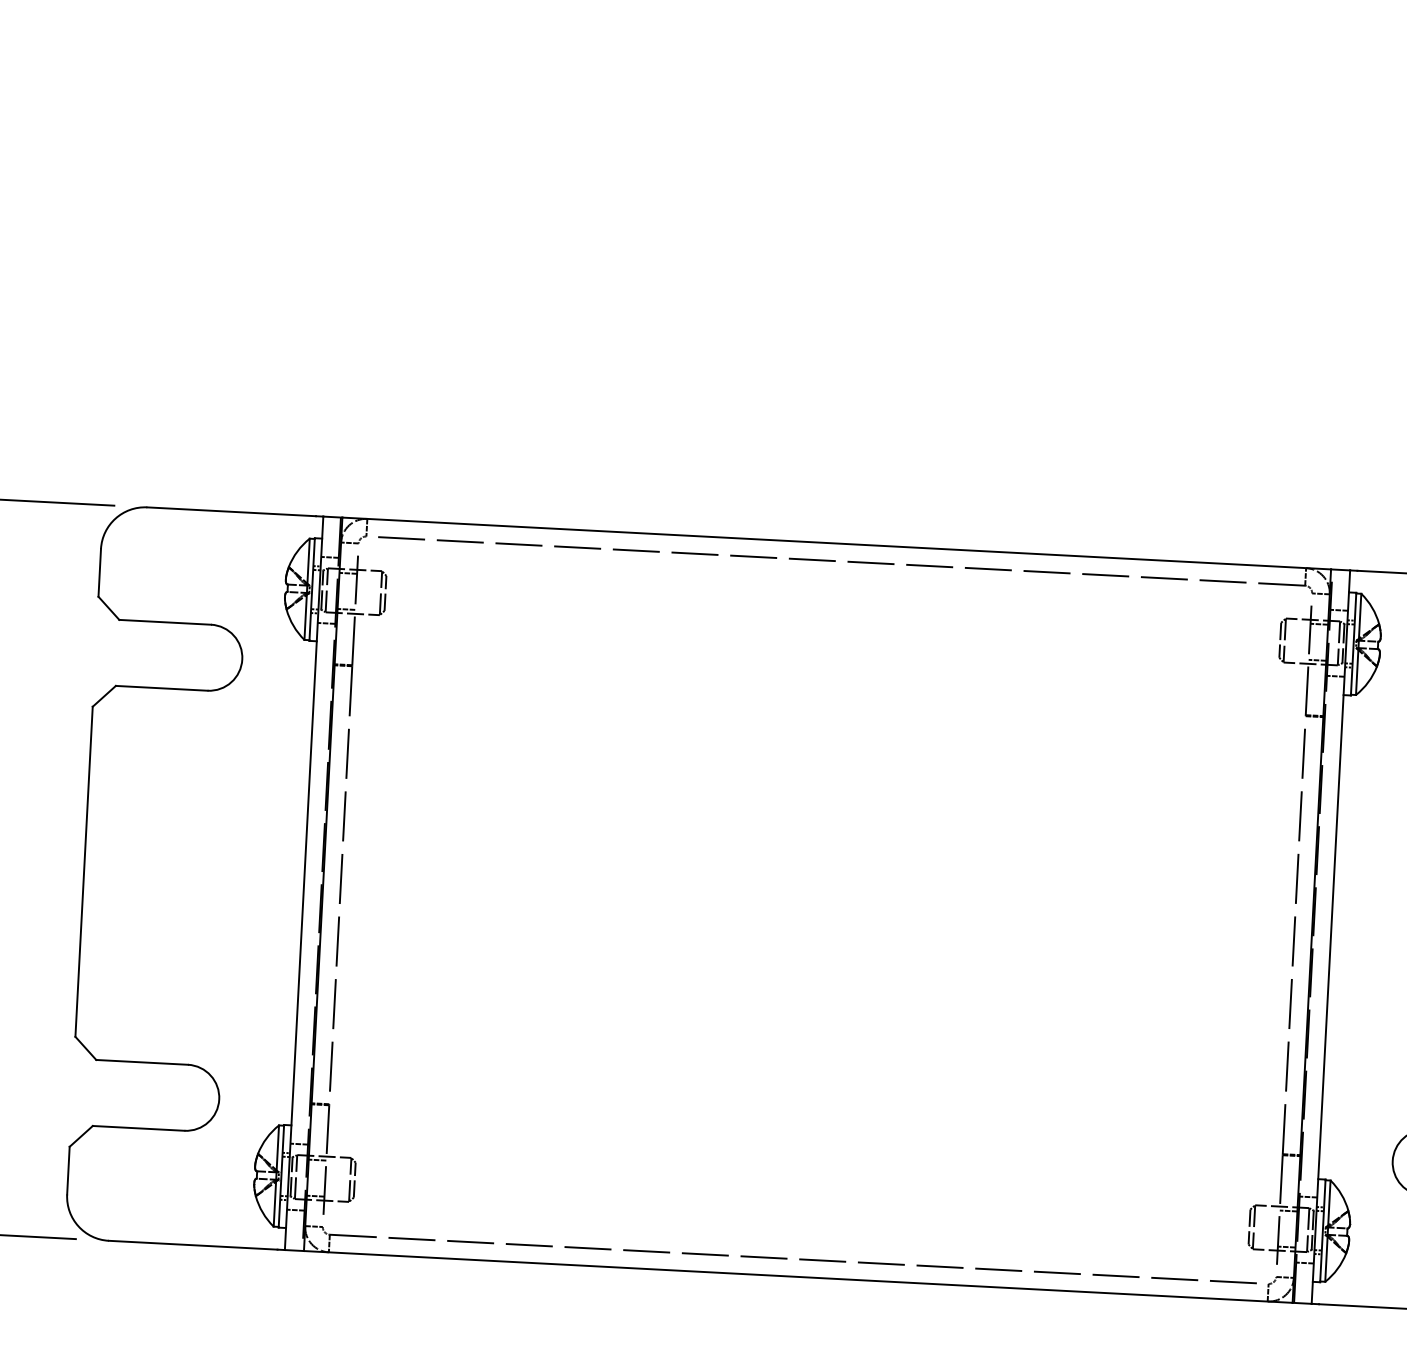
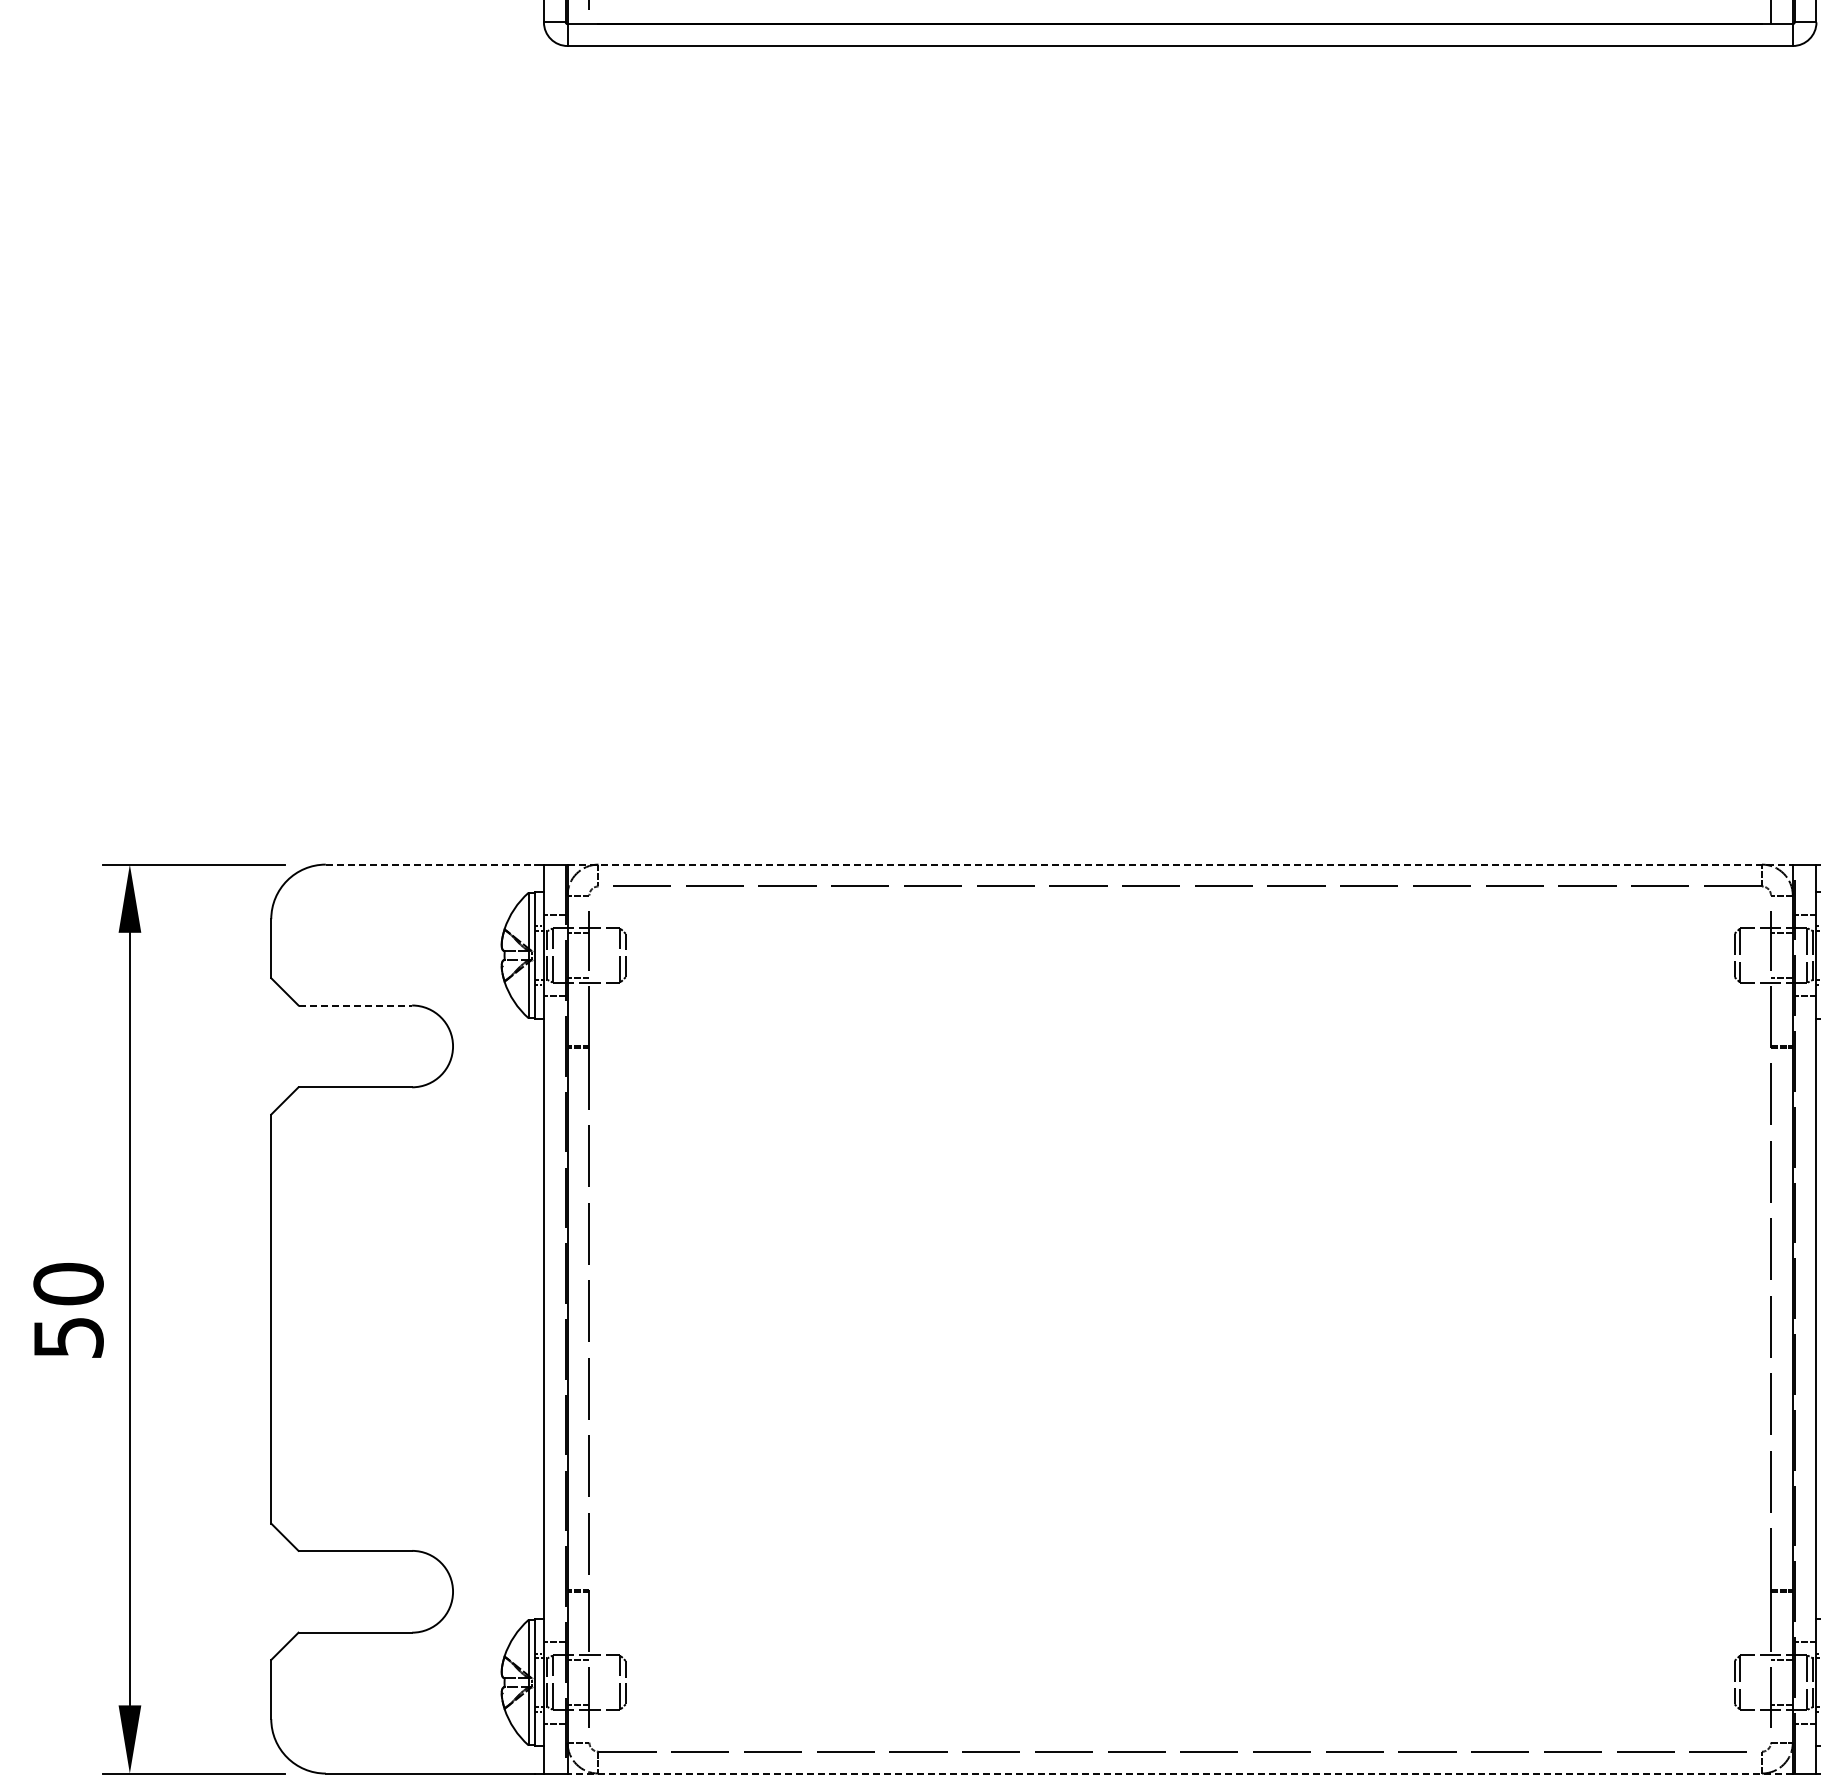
line: (231, 511) -> (430, 864), solid -> dashed
line: (836, 543) -> (1180, 864), solid -> dashed
line: (165, 622) -> (355, 1005), solid -> dashed
line: (798, 1276) -> (1180, 1773), solid -> dashed

